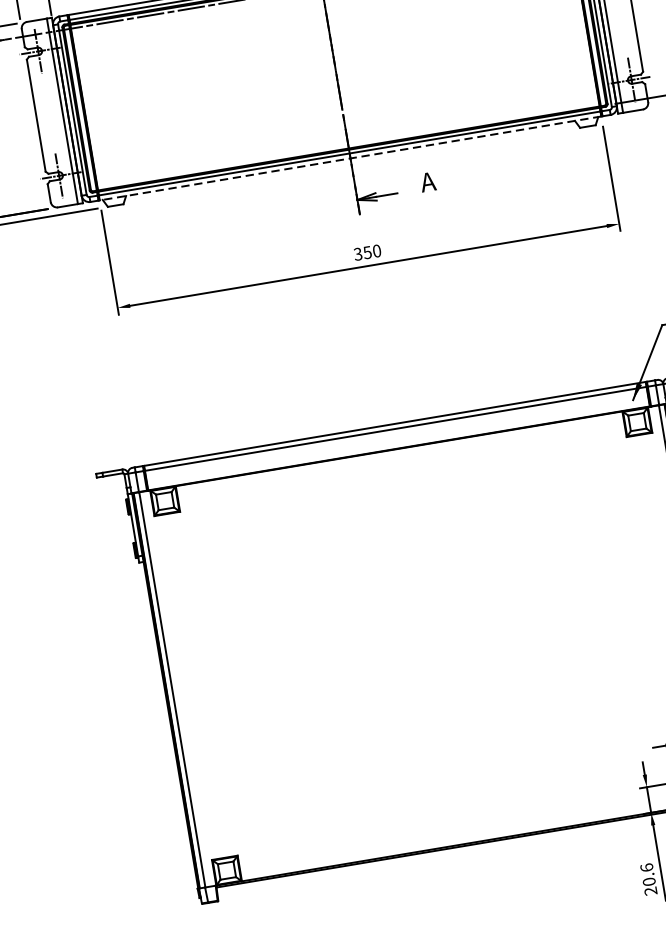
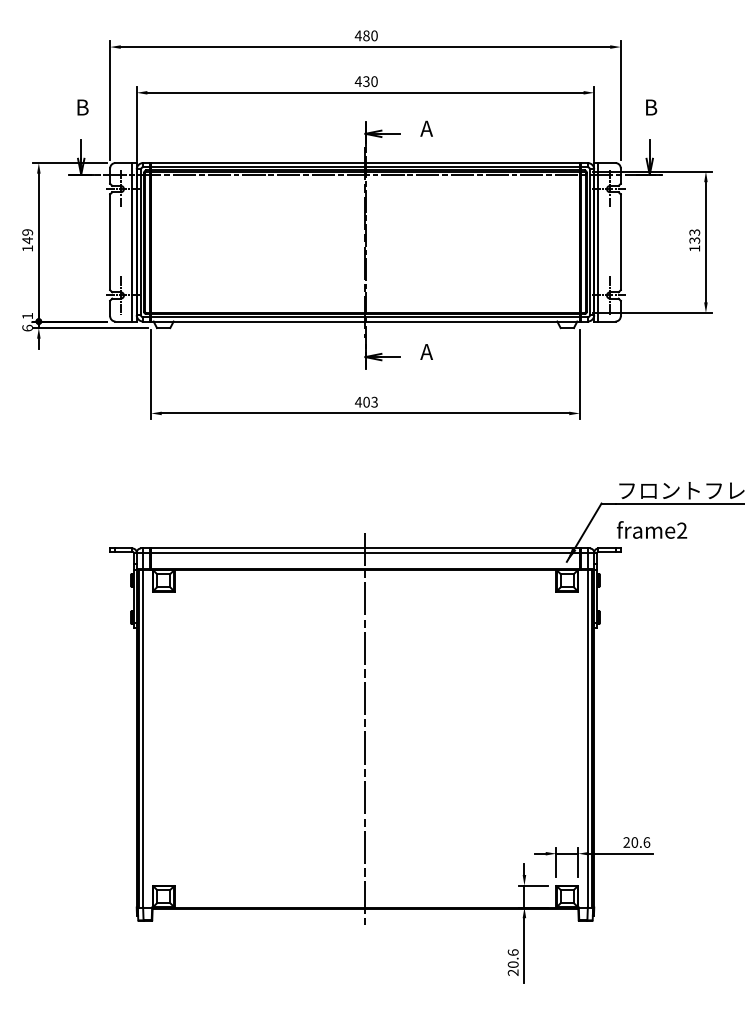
line: (349, 158) -> (364, 321), dashed -> solid
text: (366, 251) -> (365, 401), 350 -> 403
line: (430, 634) -> (365, 728), added

